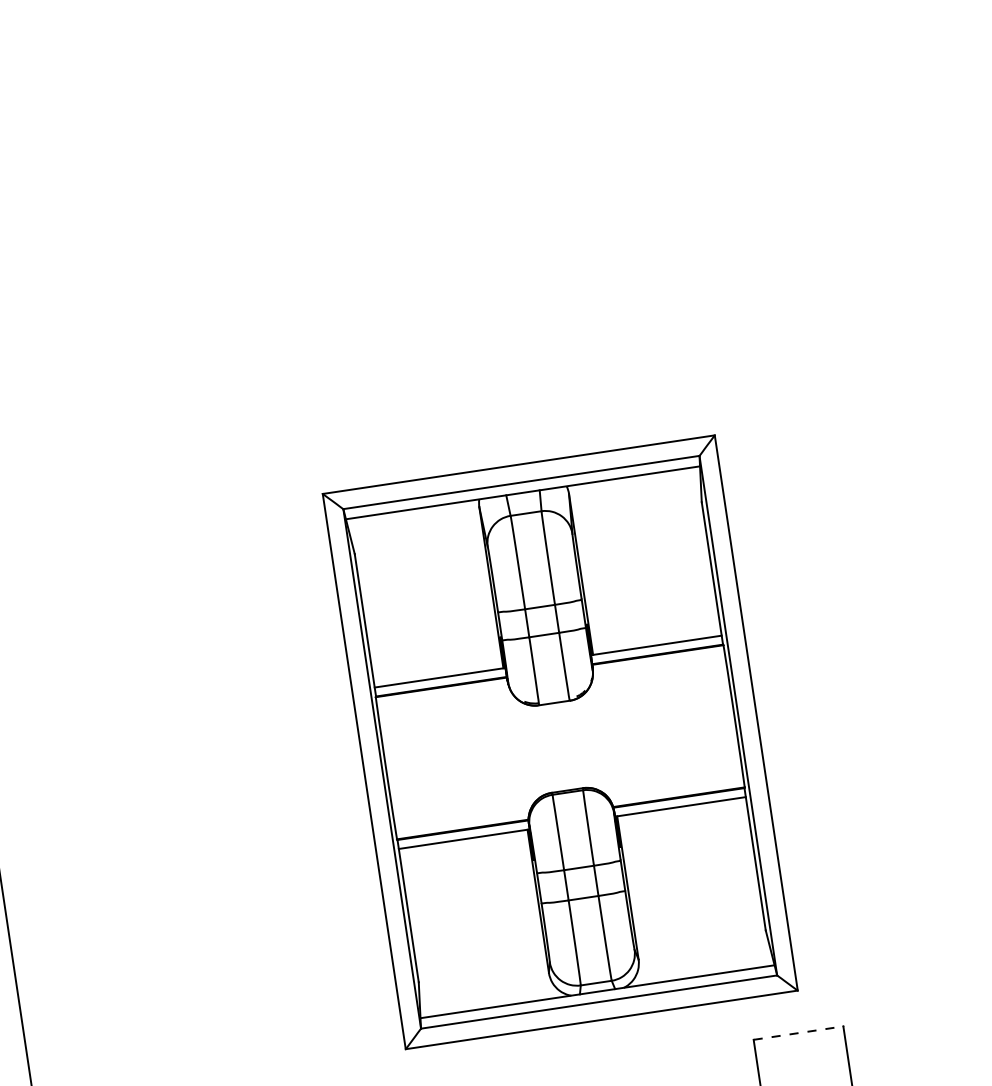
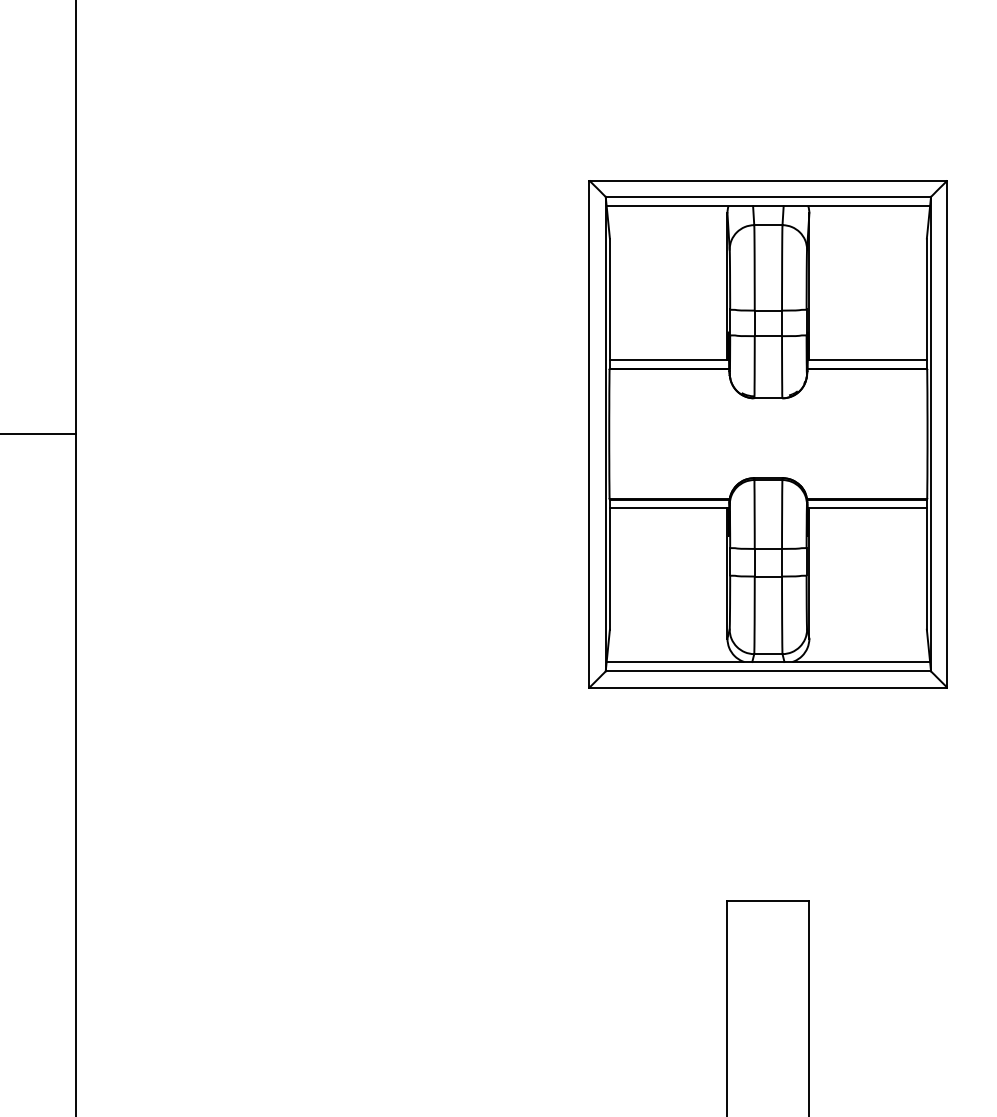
part: (559, 742) -> (767, 434), moved
line: (798, 1032) -> (768, 900), dashed -> solid

